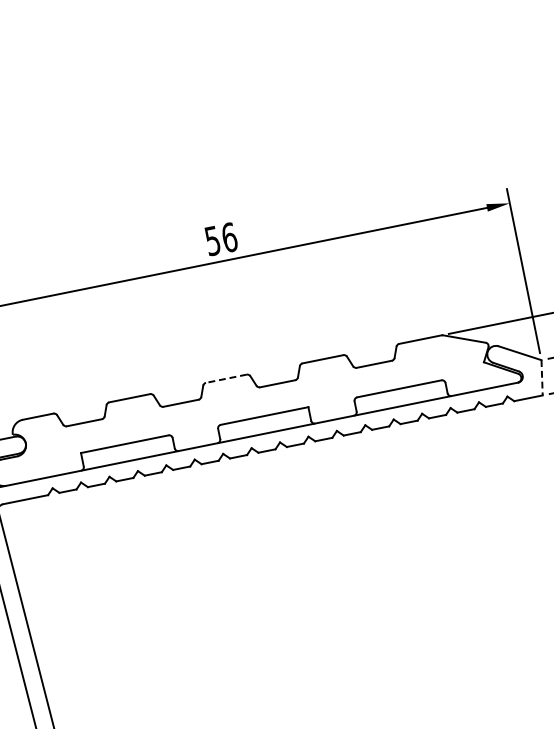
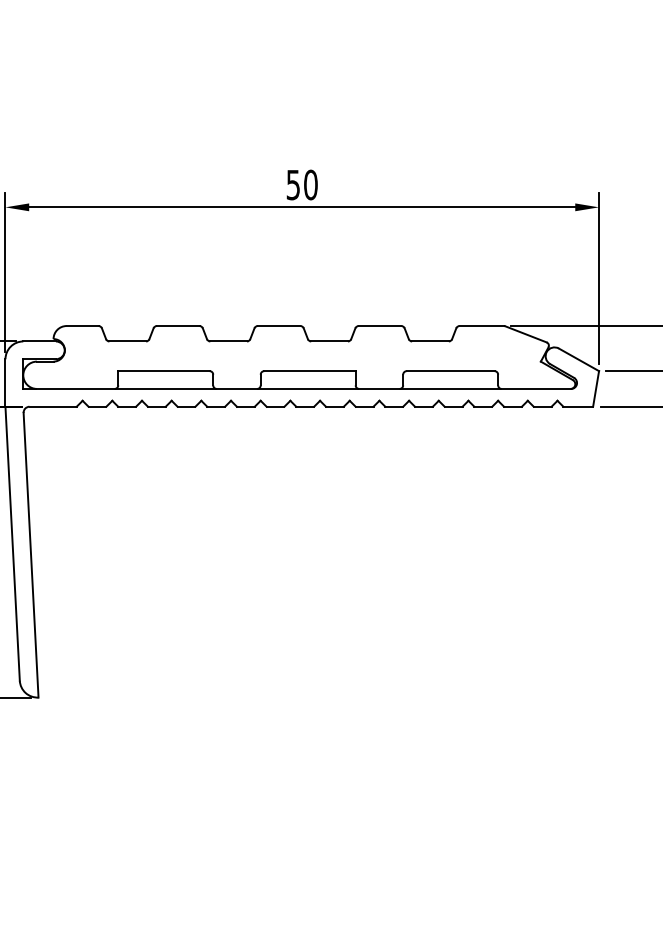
text: (229, 237) -> (310, 184), 56 -> 50
line: (542, 378) -> (596, 389), dashed -> solid
line: (225, 379) -> (278, 326), dashed -> solid

